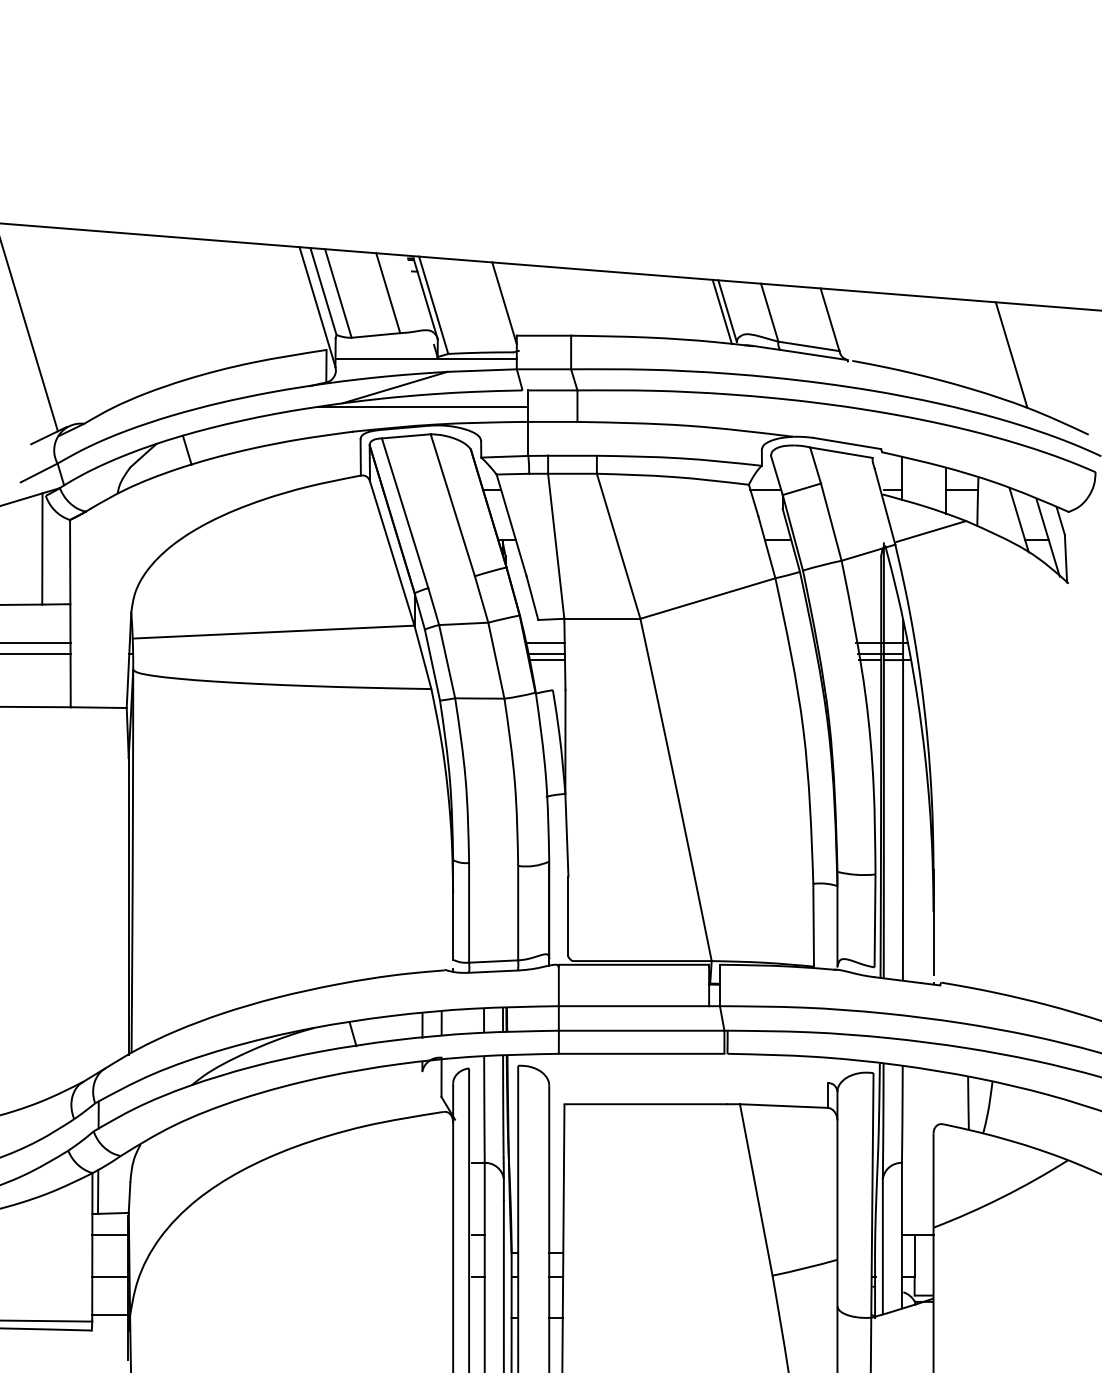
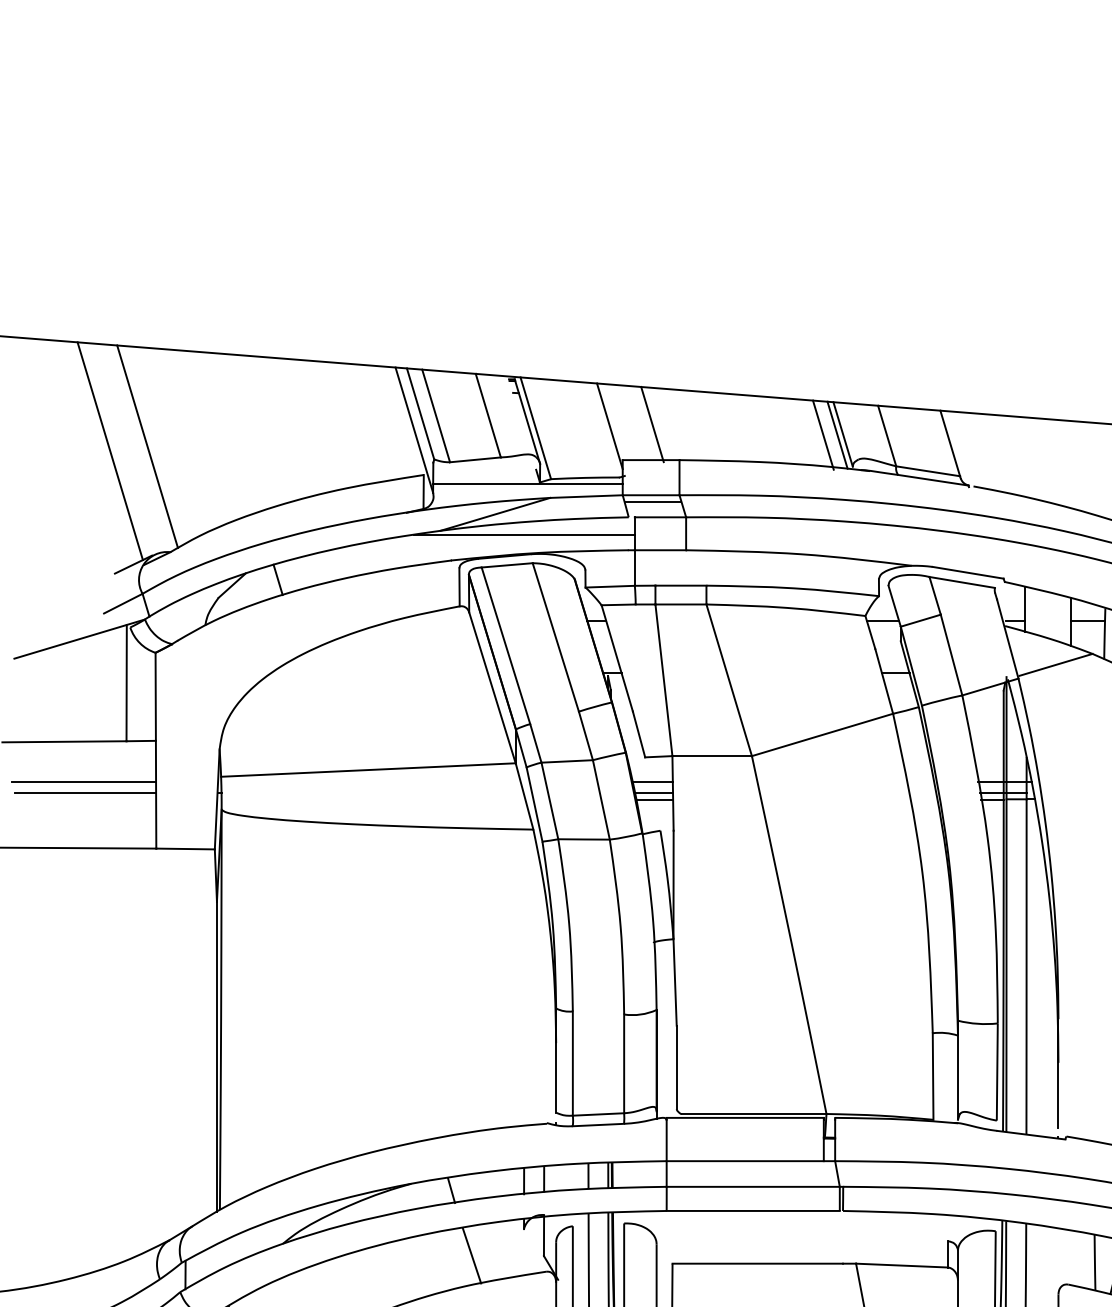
line: (545, 301) -> (652, 424), added
line: (708, 311) -> (823, 434), added
line: (62, 322) -> (147, 446), added
line: (545, 375) -> (652, 501), added
line: (372, 1096) -> (471, 1255), added

